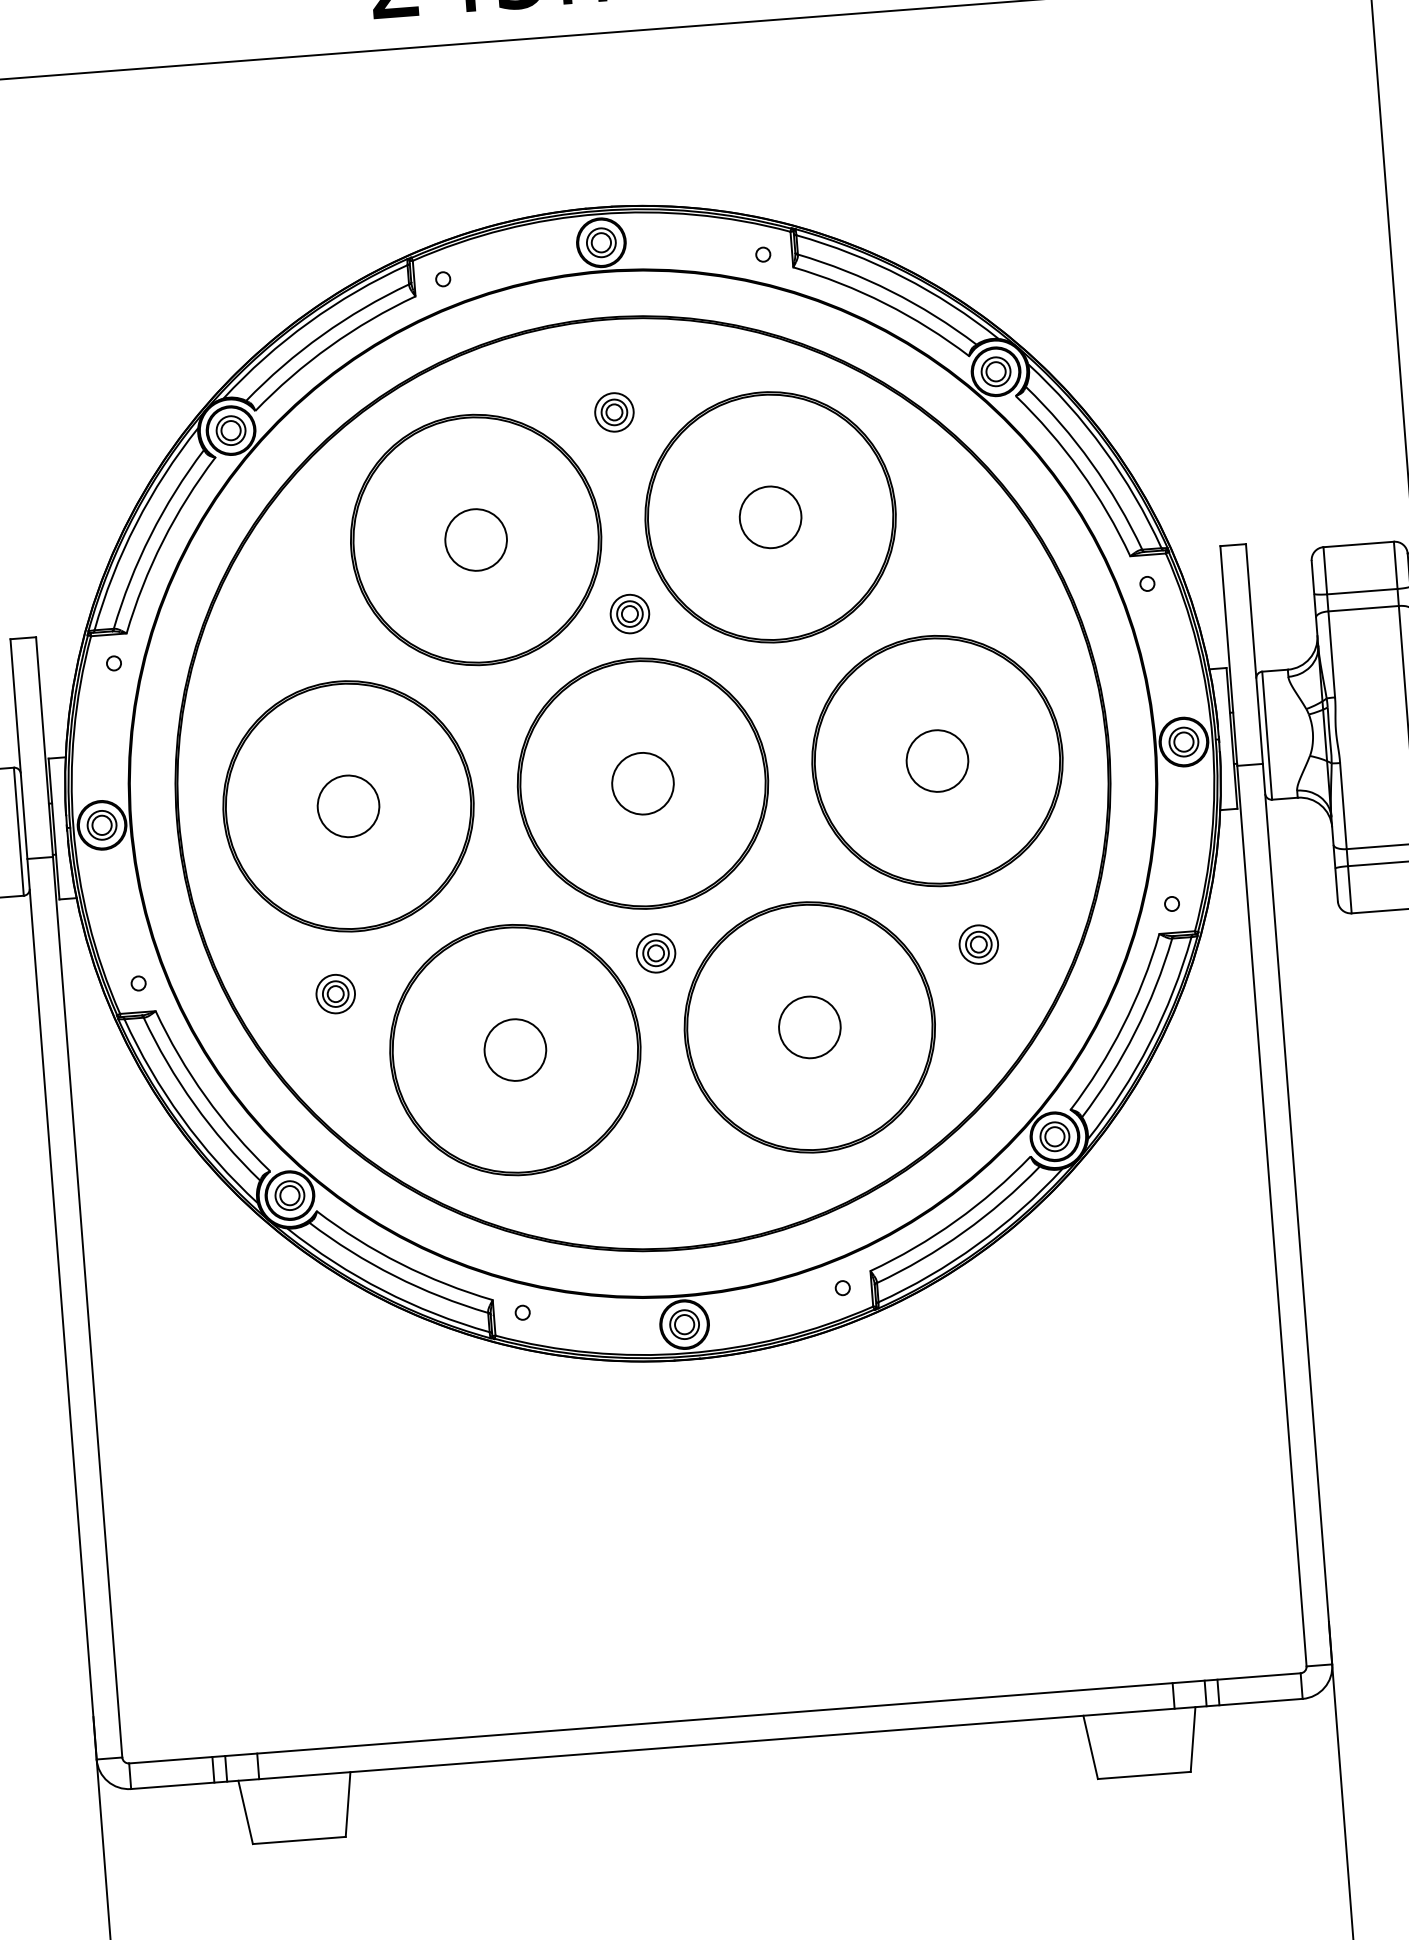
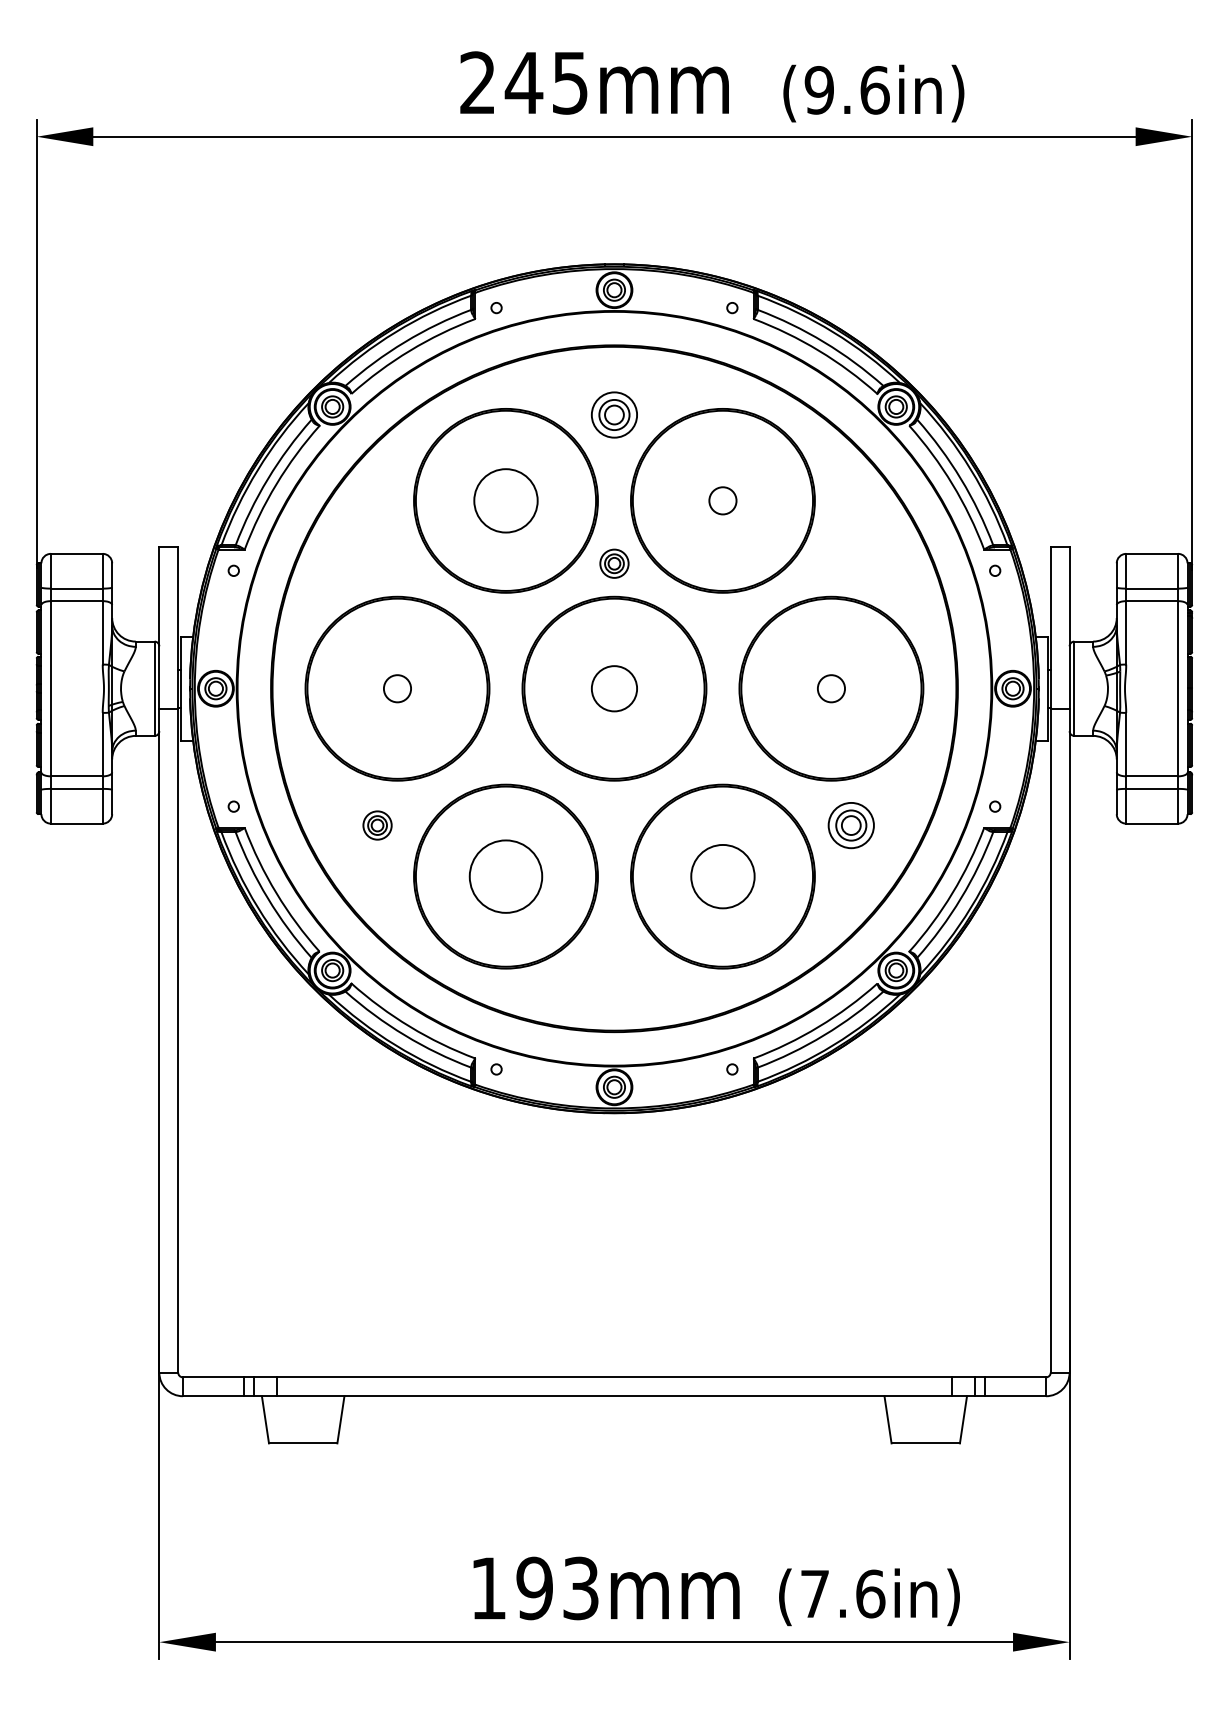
part: (614, 412) -> (614, 415), size x1.6
circle: (769, 516) -> (722, 500), size x0.6
circle: (475, 539) -> (505, 500), size x1.4
circle: (937, 760) -> (831, 688), size x0.6
circle: (348, 806) -> (397, 688), size x0.6
part: (979, 944) -> (851, 825), size x1.6
part: (656, 953) -> (614, 813), removed
circle: (809, 1027) -> (722, 876), size x1.4
circle: (514, 1049) -> (505, 876), size x1.6

